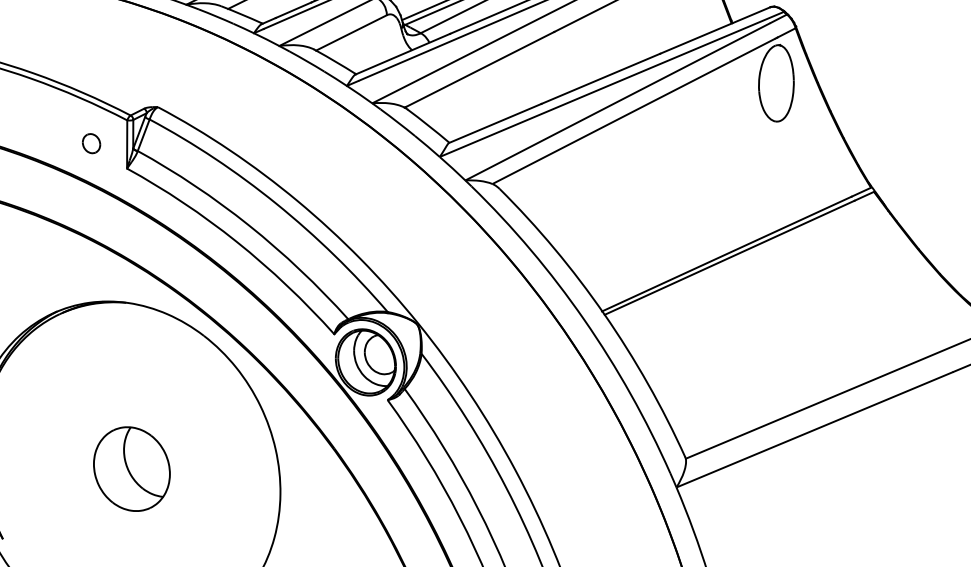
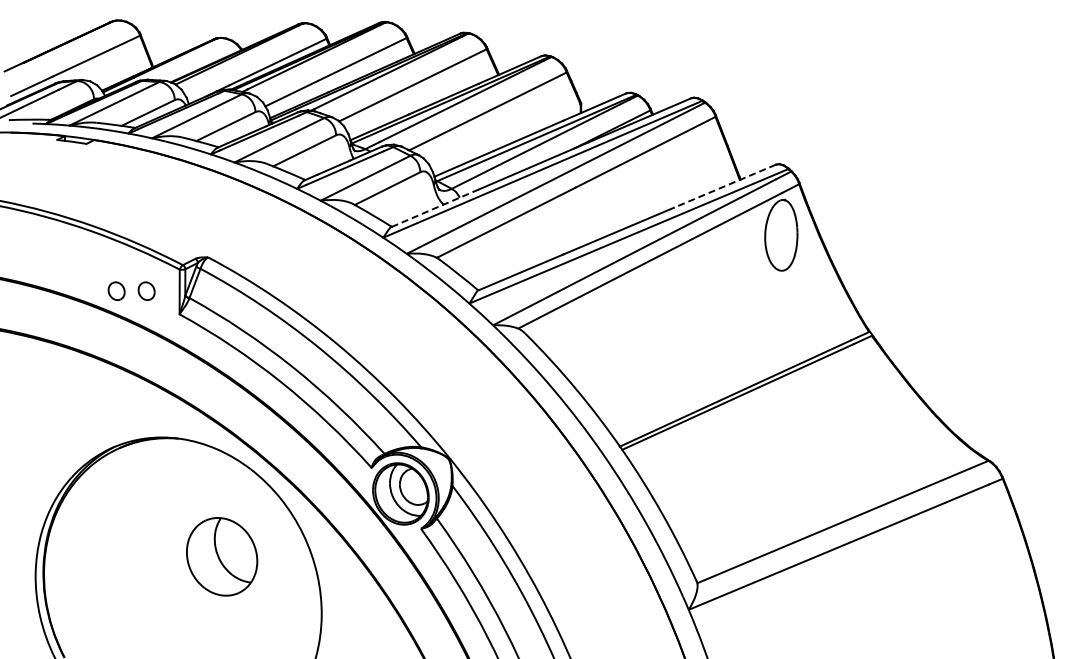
line: (715, 30) -> (724, 186), solid -> dashed
line: (403, 54) -> (435, 208), solid -> dashed
part: (58, 142) -> (116, 290), added
part: (132, 468) -> (222, 556), moved

